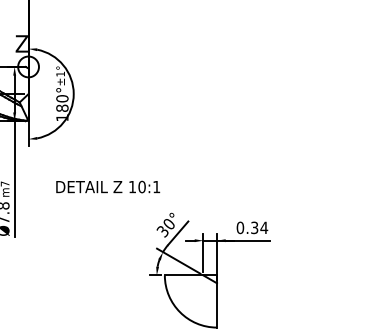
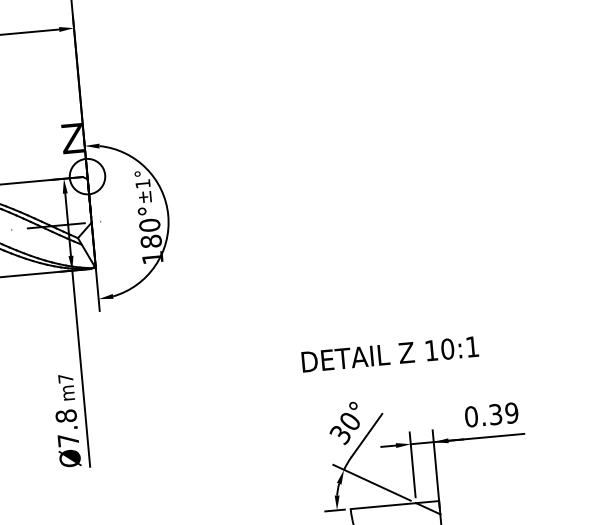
text: (108, 186) -> (390, 353), moved
text: (264, 227) -> (512, 412), 0.34 -> 0.39

